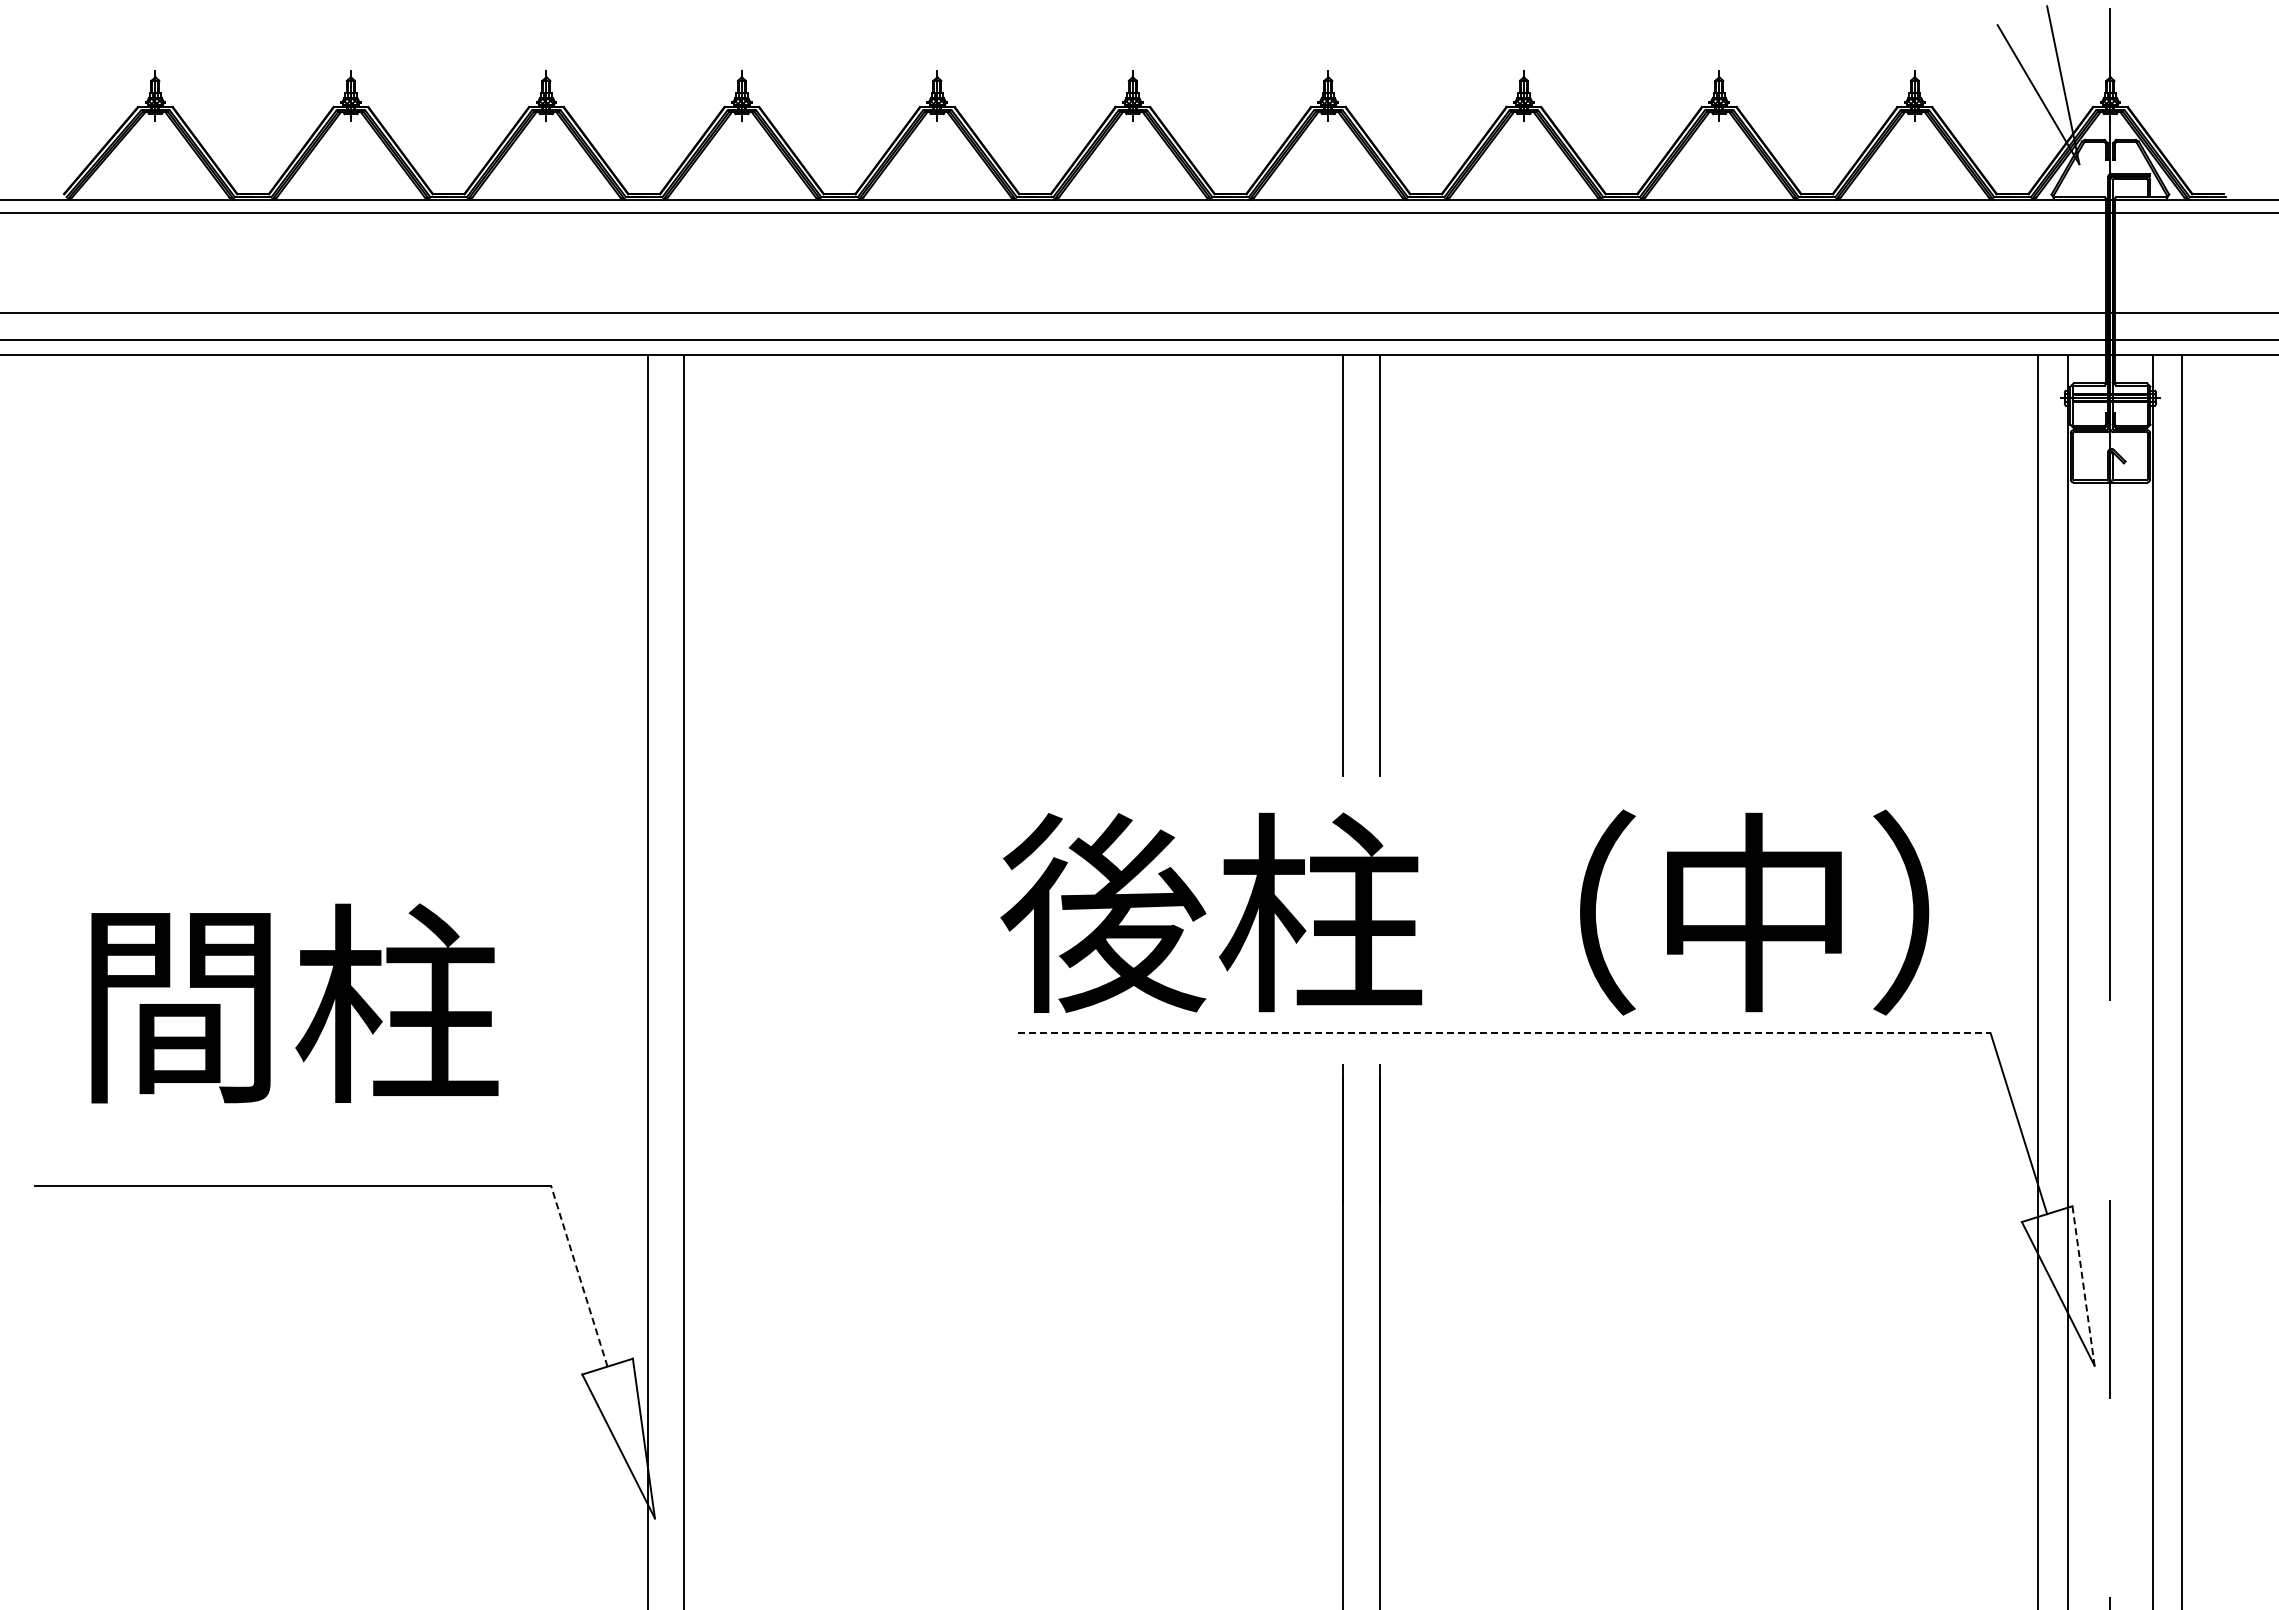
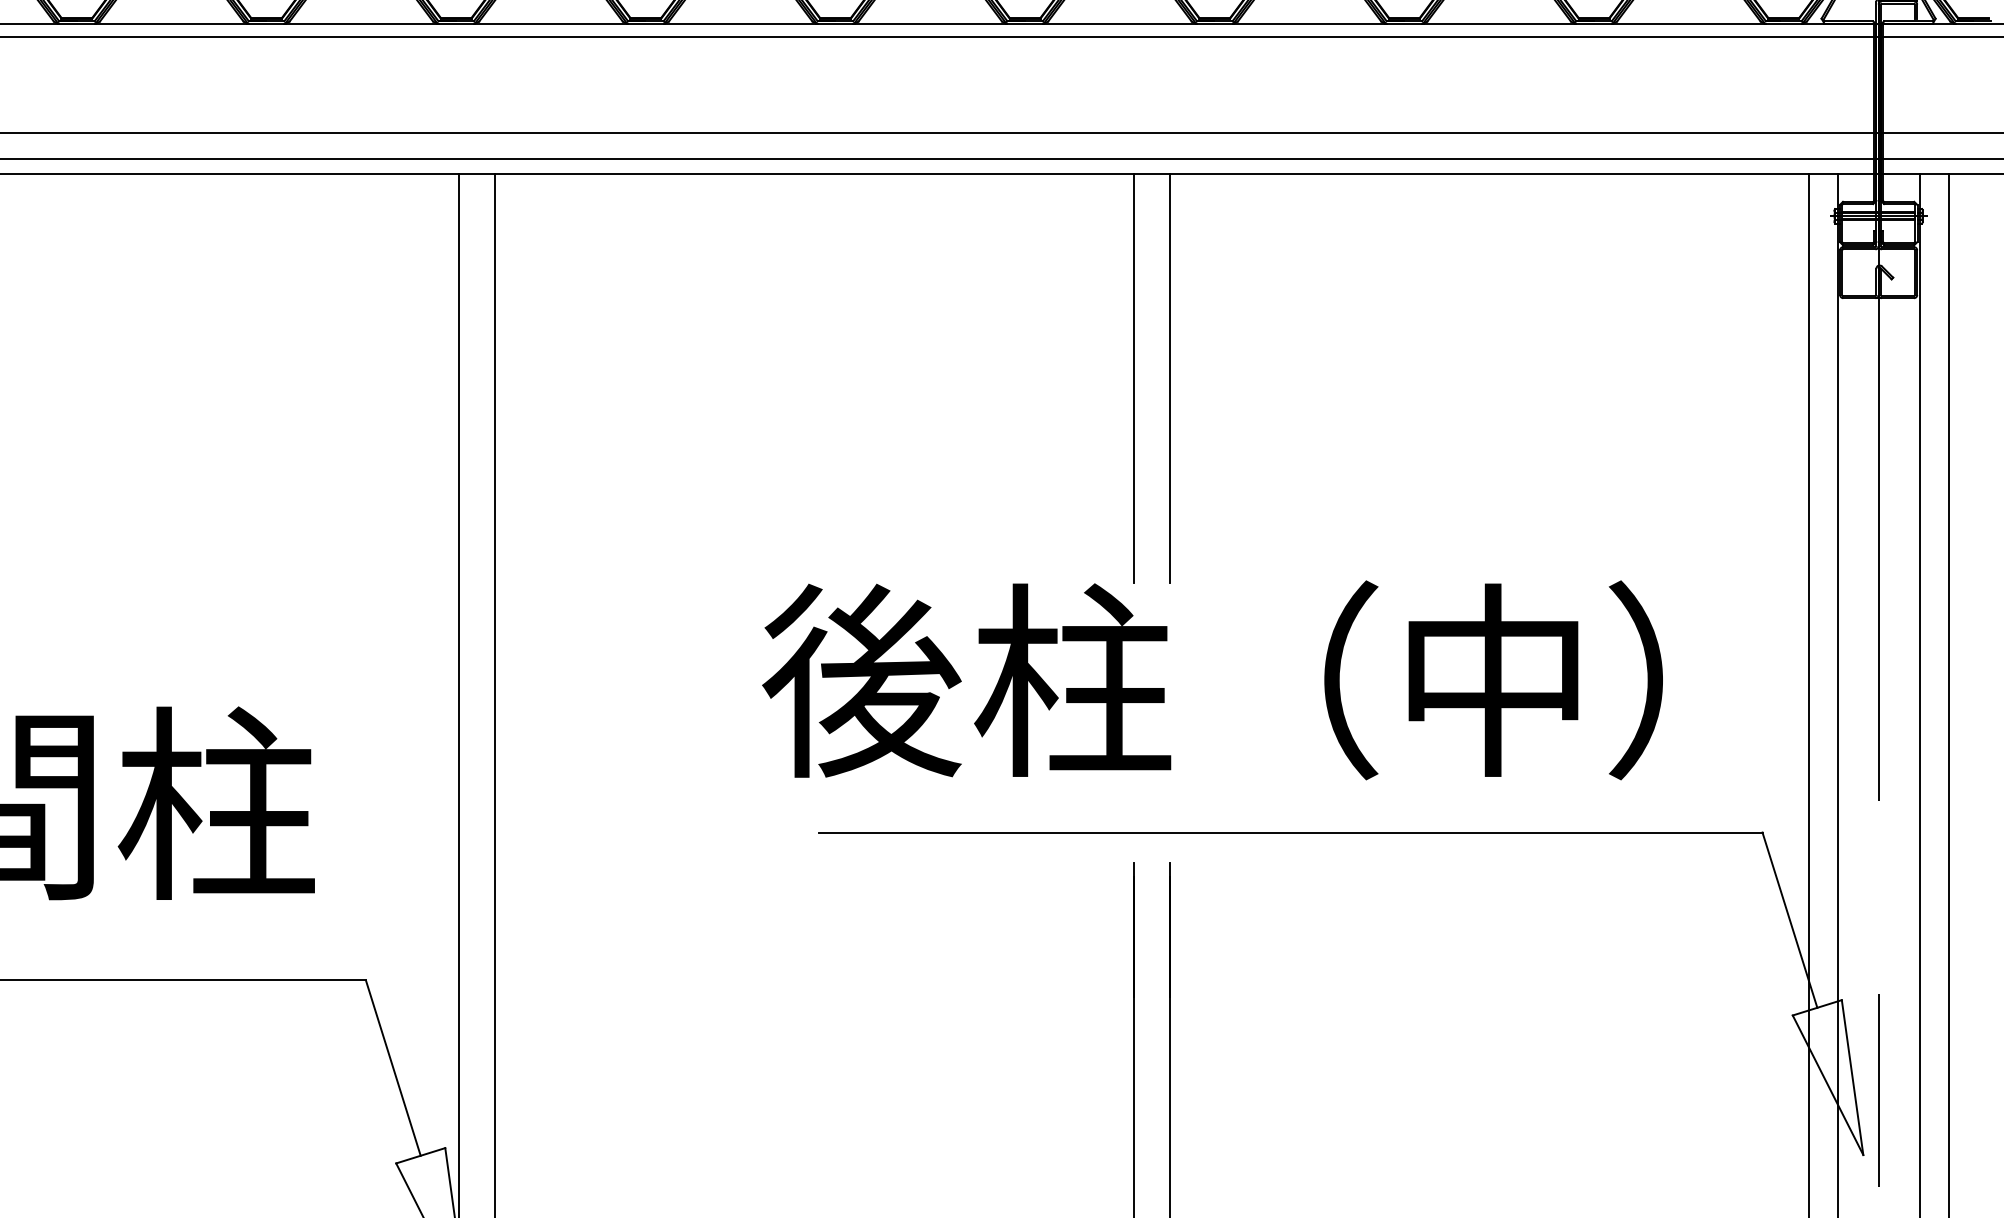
text: (1464, 912) -> (1212, 680), moved
line: (1504, 1033) -> (1290, 832), dashed -> solid
line: (579, 1276) -> (393, 1068), dashed -> solid
line: (2083, 1286) -> (1852, 1078), dashed -> solid

